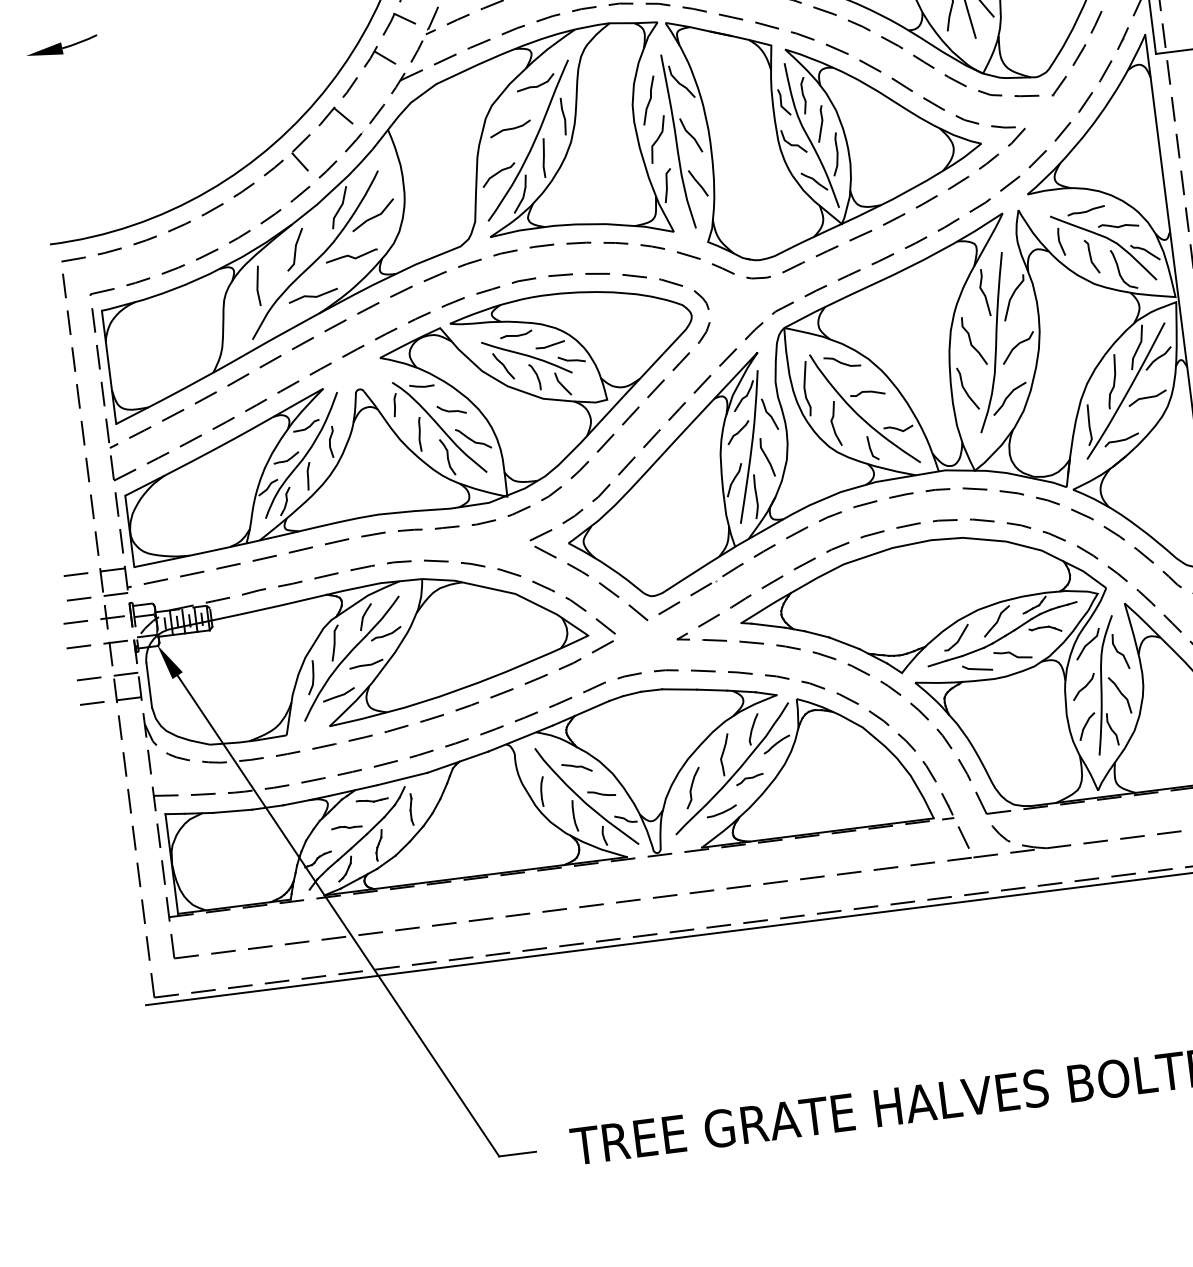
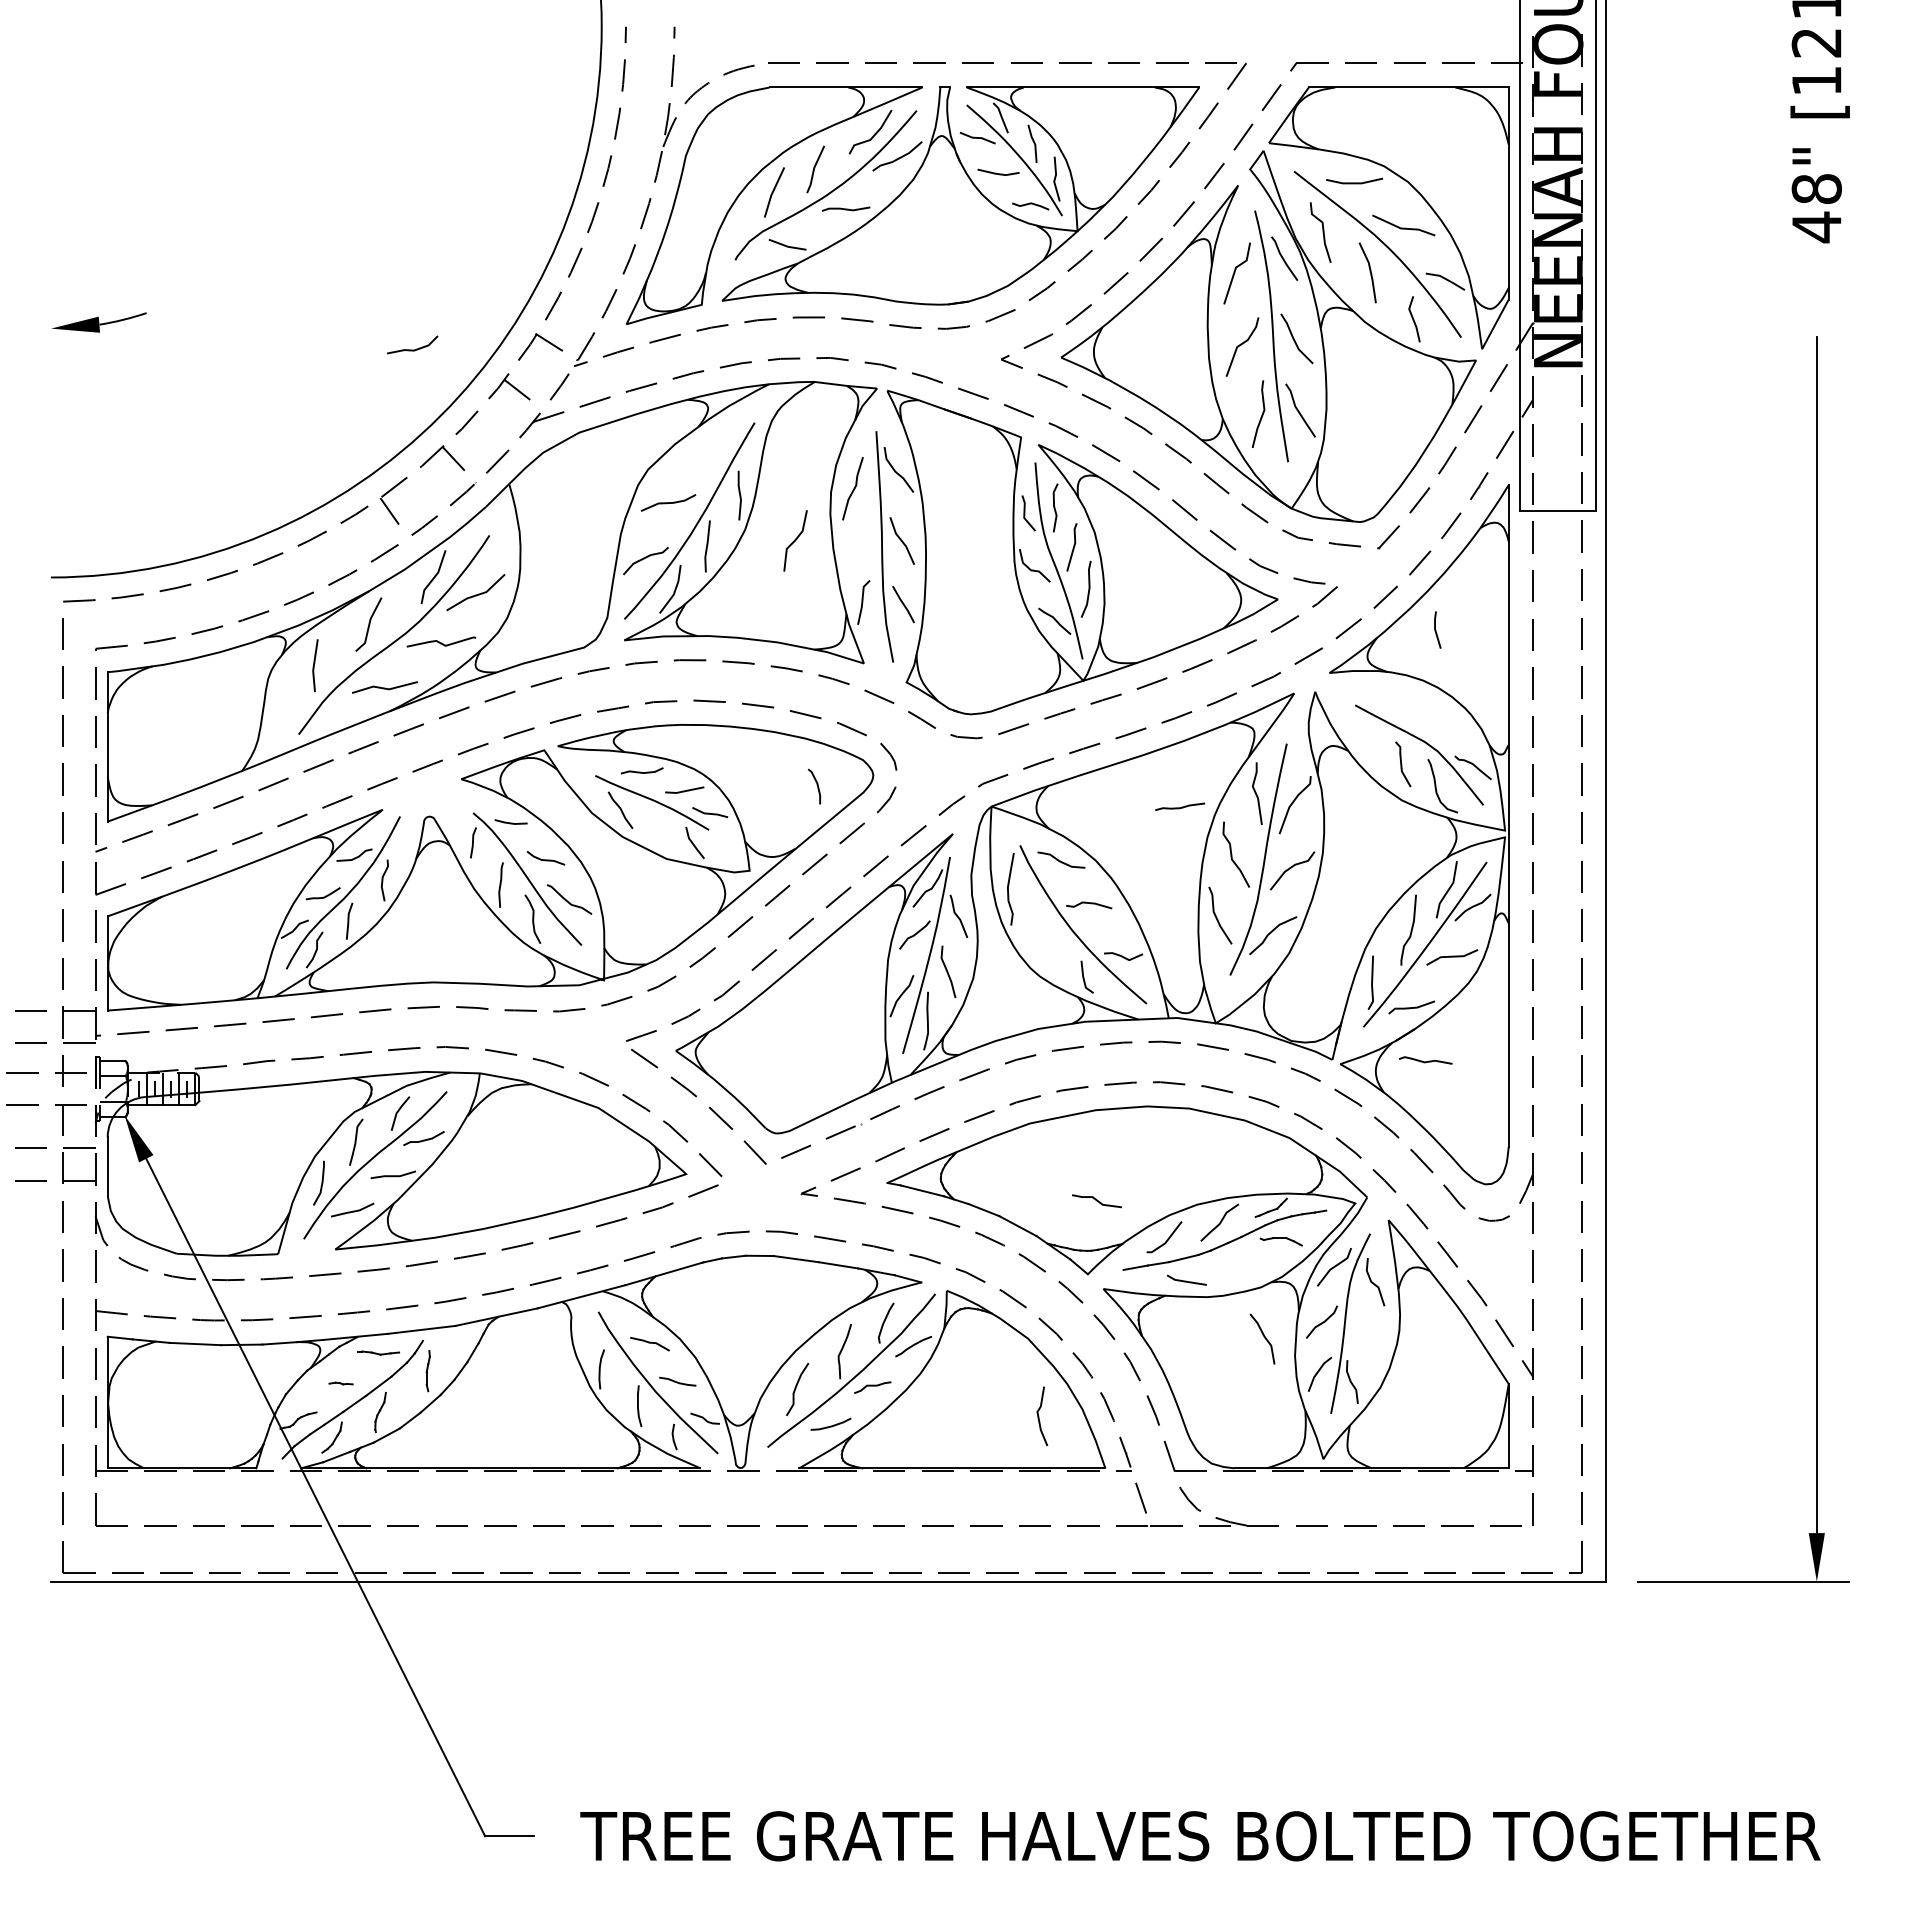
curve: (535, 86) -> (412, 349), moved
line: (658, 139) -> (795, 540), moved
curve: (1085, 211) -> (1179, 807), moved
curve: (1118, 226) -> (1425, 1061), moved
line: (1060, 241) -> (1436, 629), moved
line: (536, 376) -> (816, 785), moved
curve: (833, 424) -> (1039, 1416), moved
curve: (1012, 655) -> (1096, 1201), moved
curve: (1120, 694) -> (1263, 1337), moved
part: (346, 827) -> (340, 1383), size x0.6

